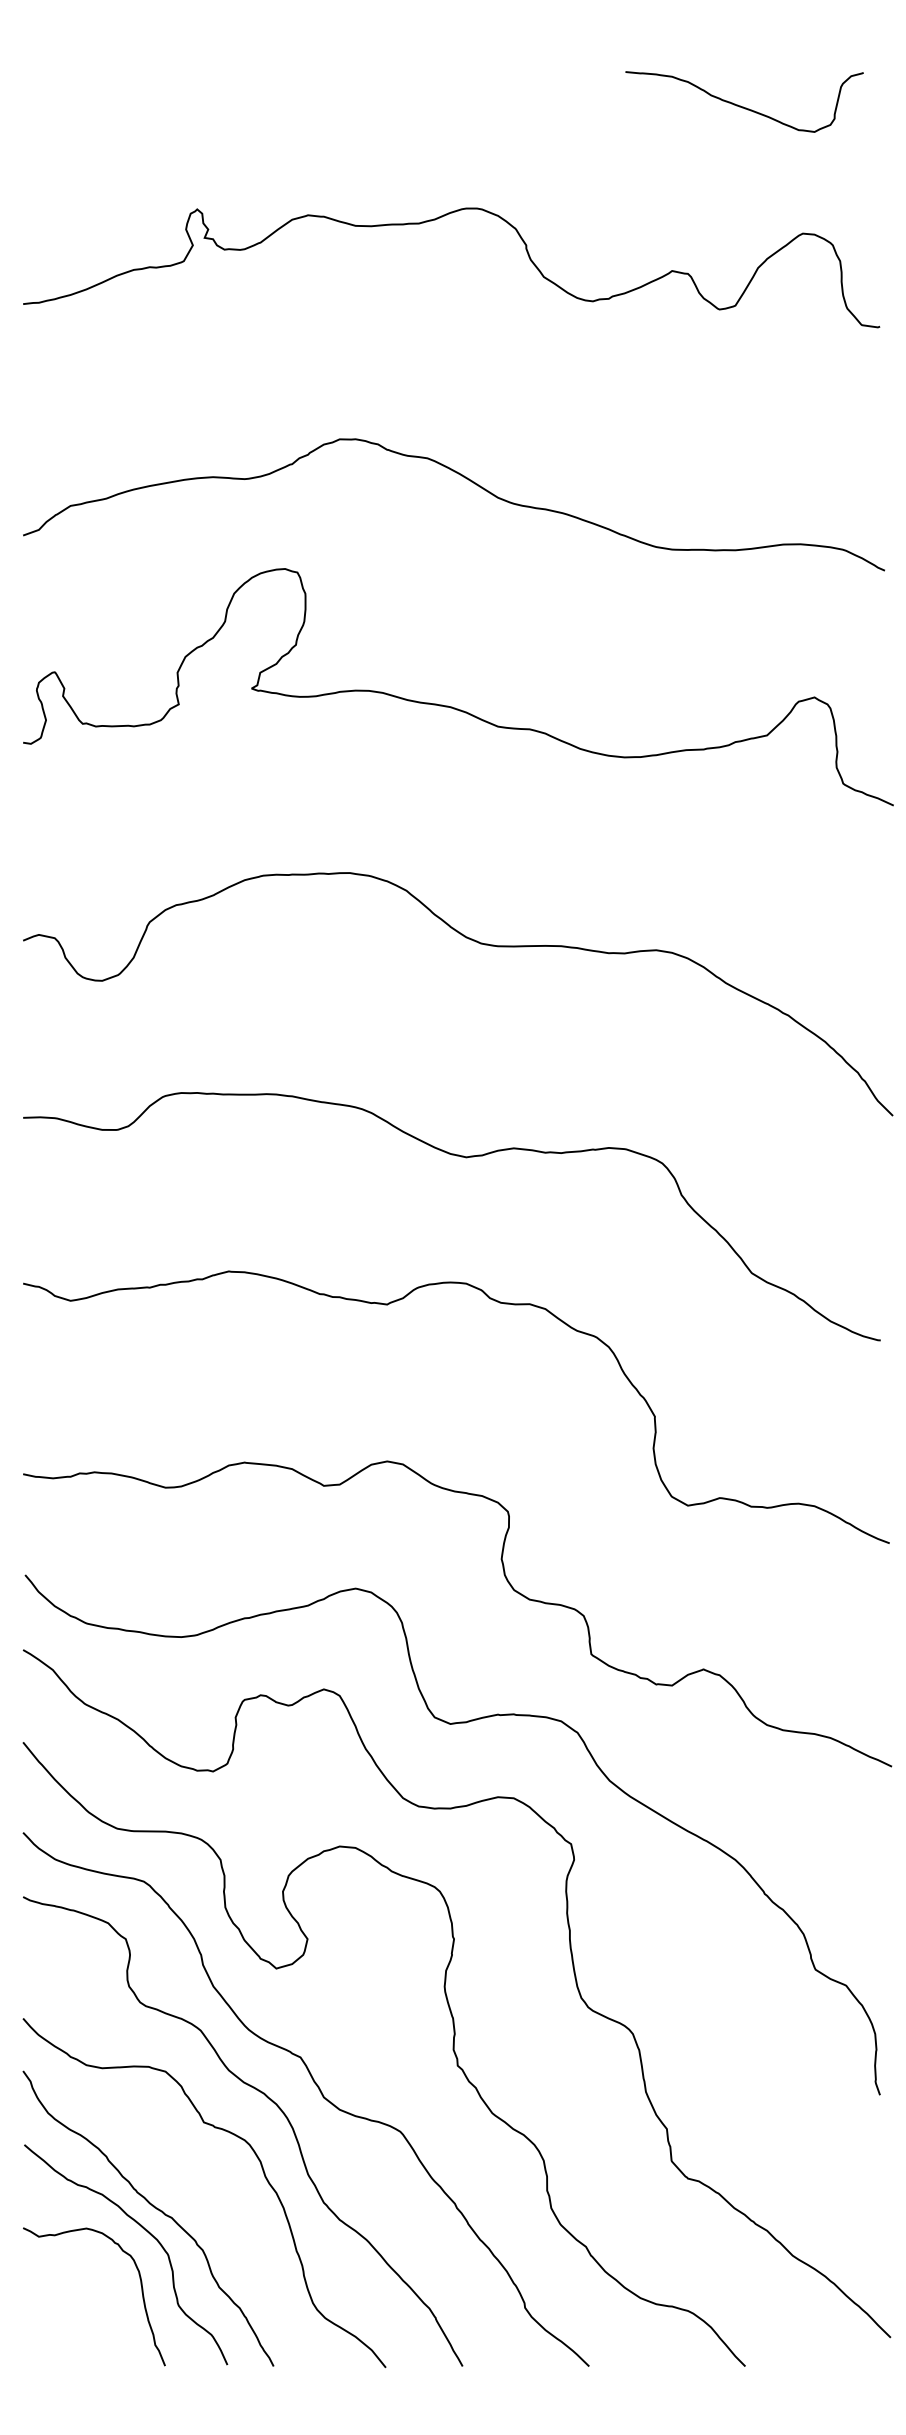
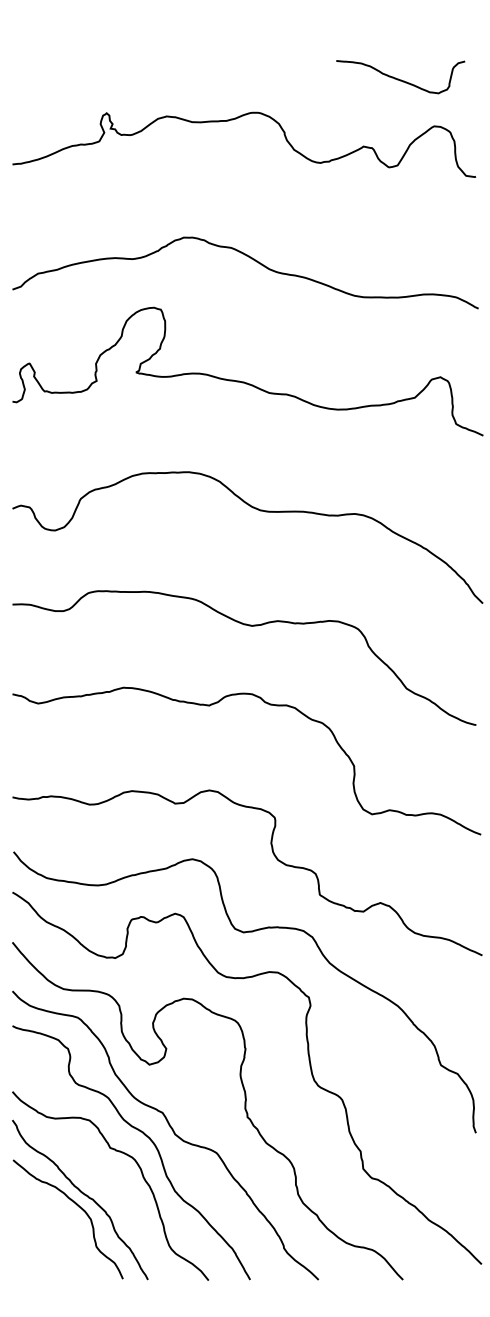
curve: (744, 106) -> (400, 79), moved
curve: (139, 2286) -> (75, 1236), removed

